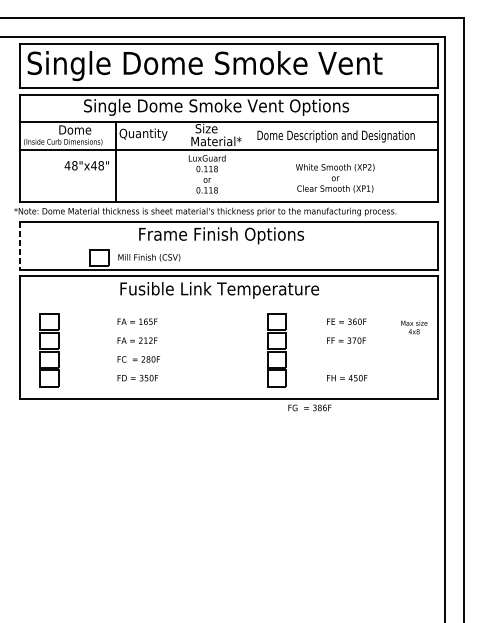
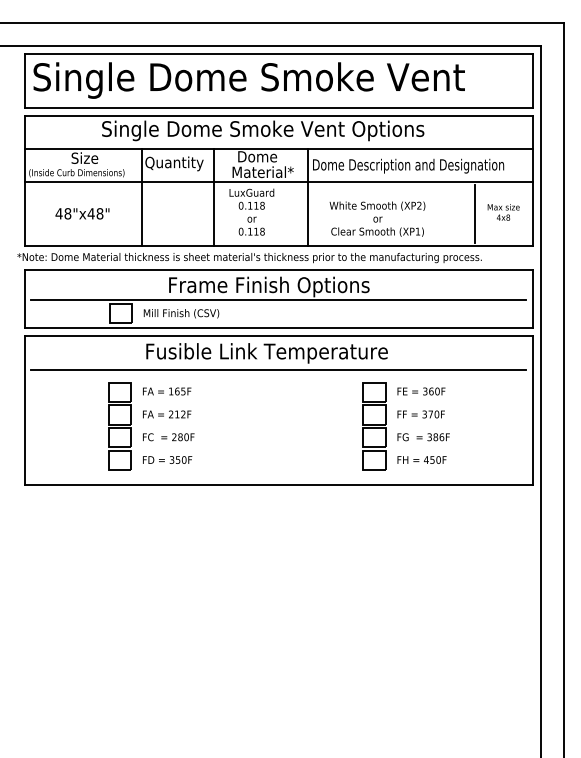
text: (211, 128) -> (257, 156), Size -> Dome
text: (74, 129) -> (90, 157), Dome -> Size
line: (176, 161) -> (214, 196), added
line: (252, 161) -> (307, 196), added
text: (86, 165) -> (82, 213), moved
line: (390, 175) -> (474, 213), added
text: (335, 177) -> (377, 218), moved
line: (20, 246) -> (24, 299), dashed -> solid
line: (229, 246) -> (278, 299), added
line: (229, 303) -> (278, 369), added
text: (414, 327) -> (503, 212), moved
part: (49, 350) -> (119, 426), moved
part: (276, 350) -> (374, 426), moved
text: (309, 408) -> (423, 437), moved

